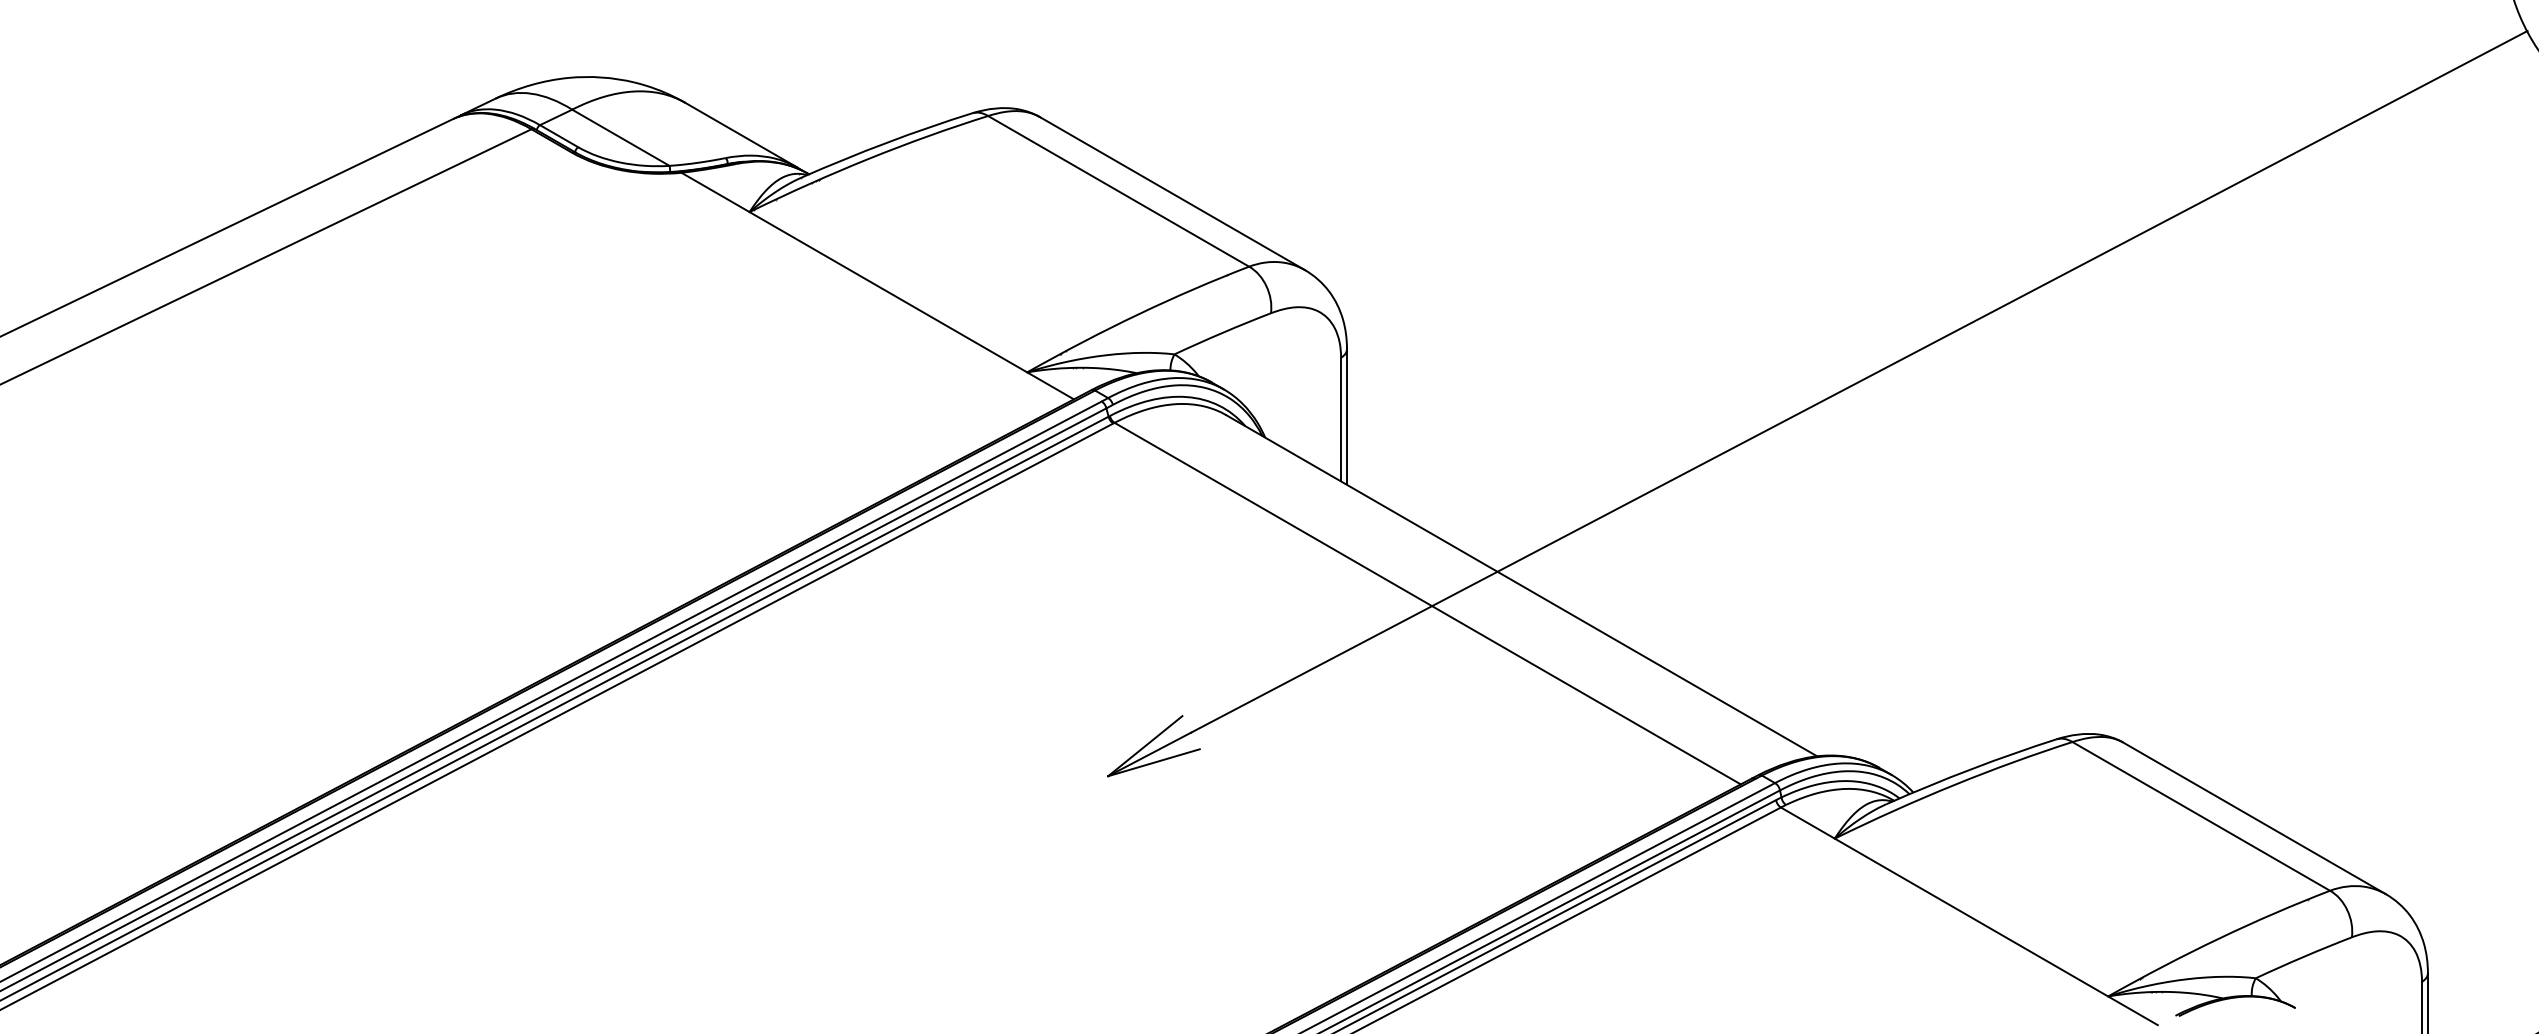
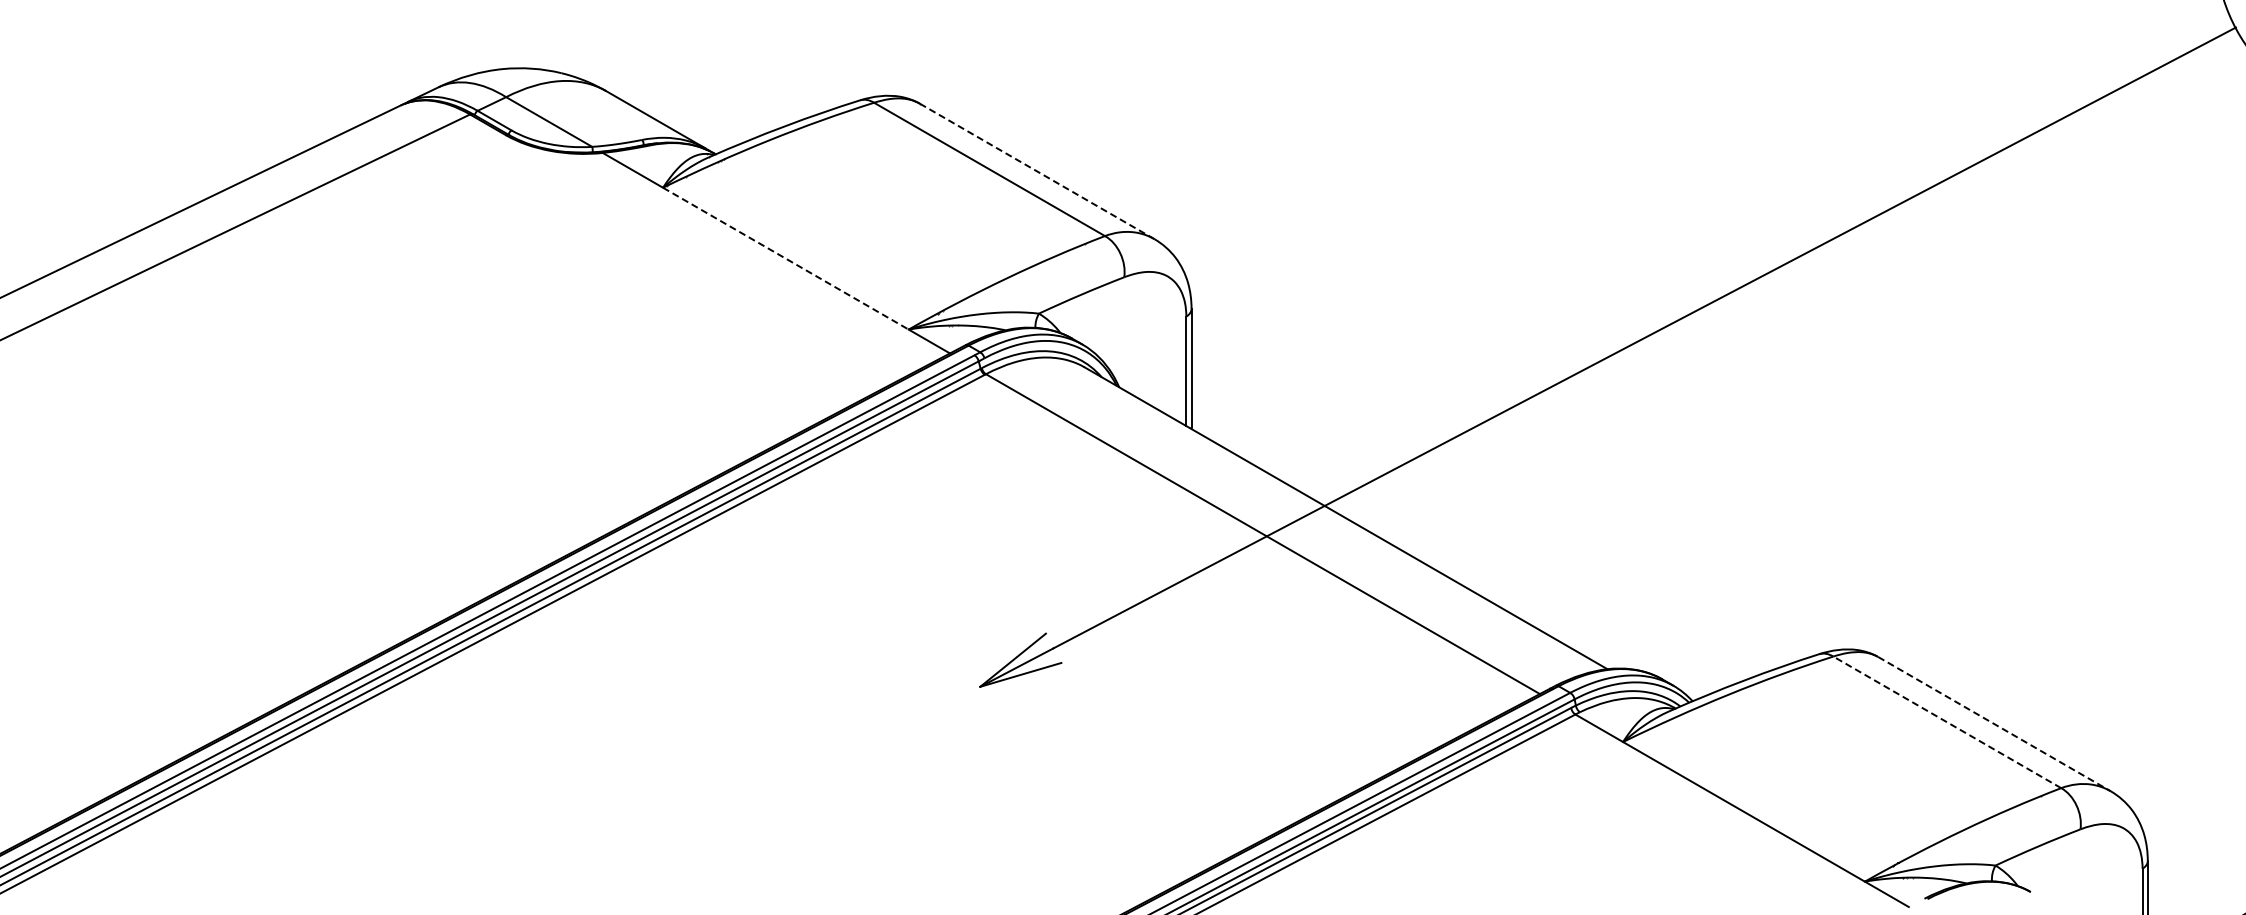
line: (1172, 193) -> (1037, 171), solid -> dashed
line: (887, 292) -> (785, 258), solid -> dashed
line: (2201, 816) -> (1947, 722), solid -> dashed
line: (2254, 818) -> (1994, 724), solid -> dashed

